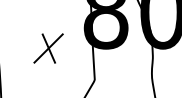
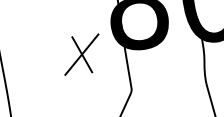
part: (48, 48) -> (81, 54), moved

